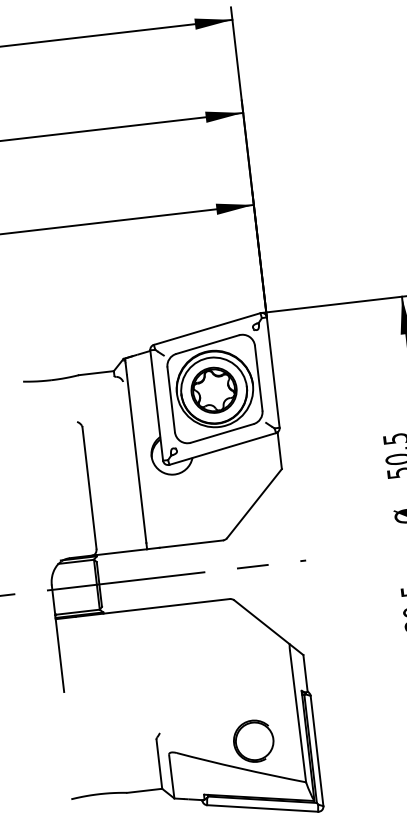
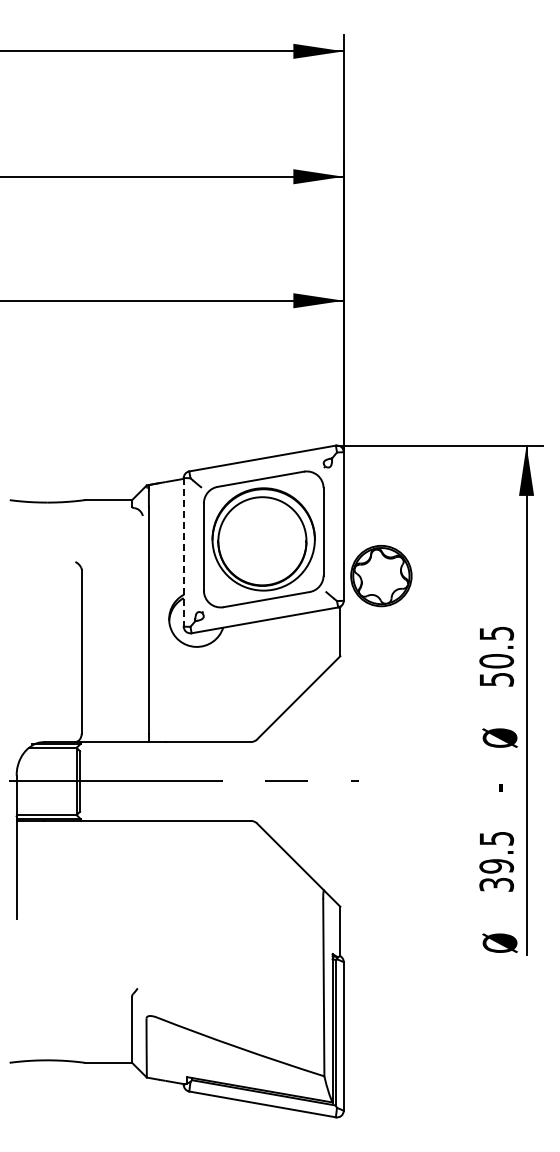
part: (214, 390) -> (381, 576), moved
line: (156, 405) -> (183, 552), solid -> dashed
part: (253, 741) -> (260, 1013), removed

